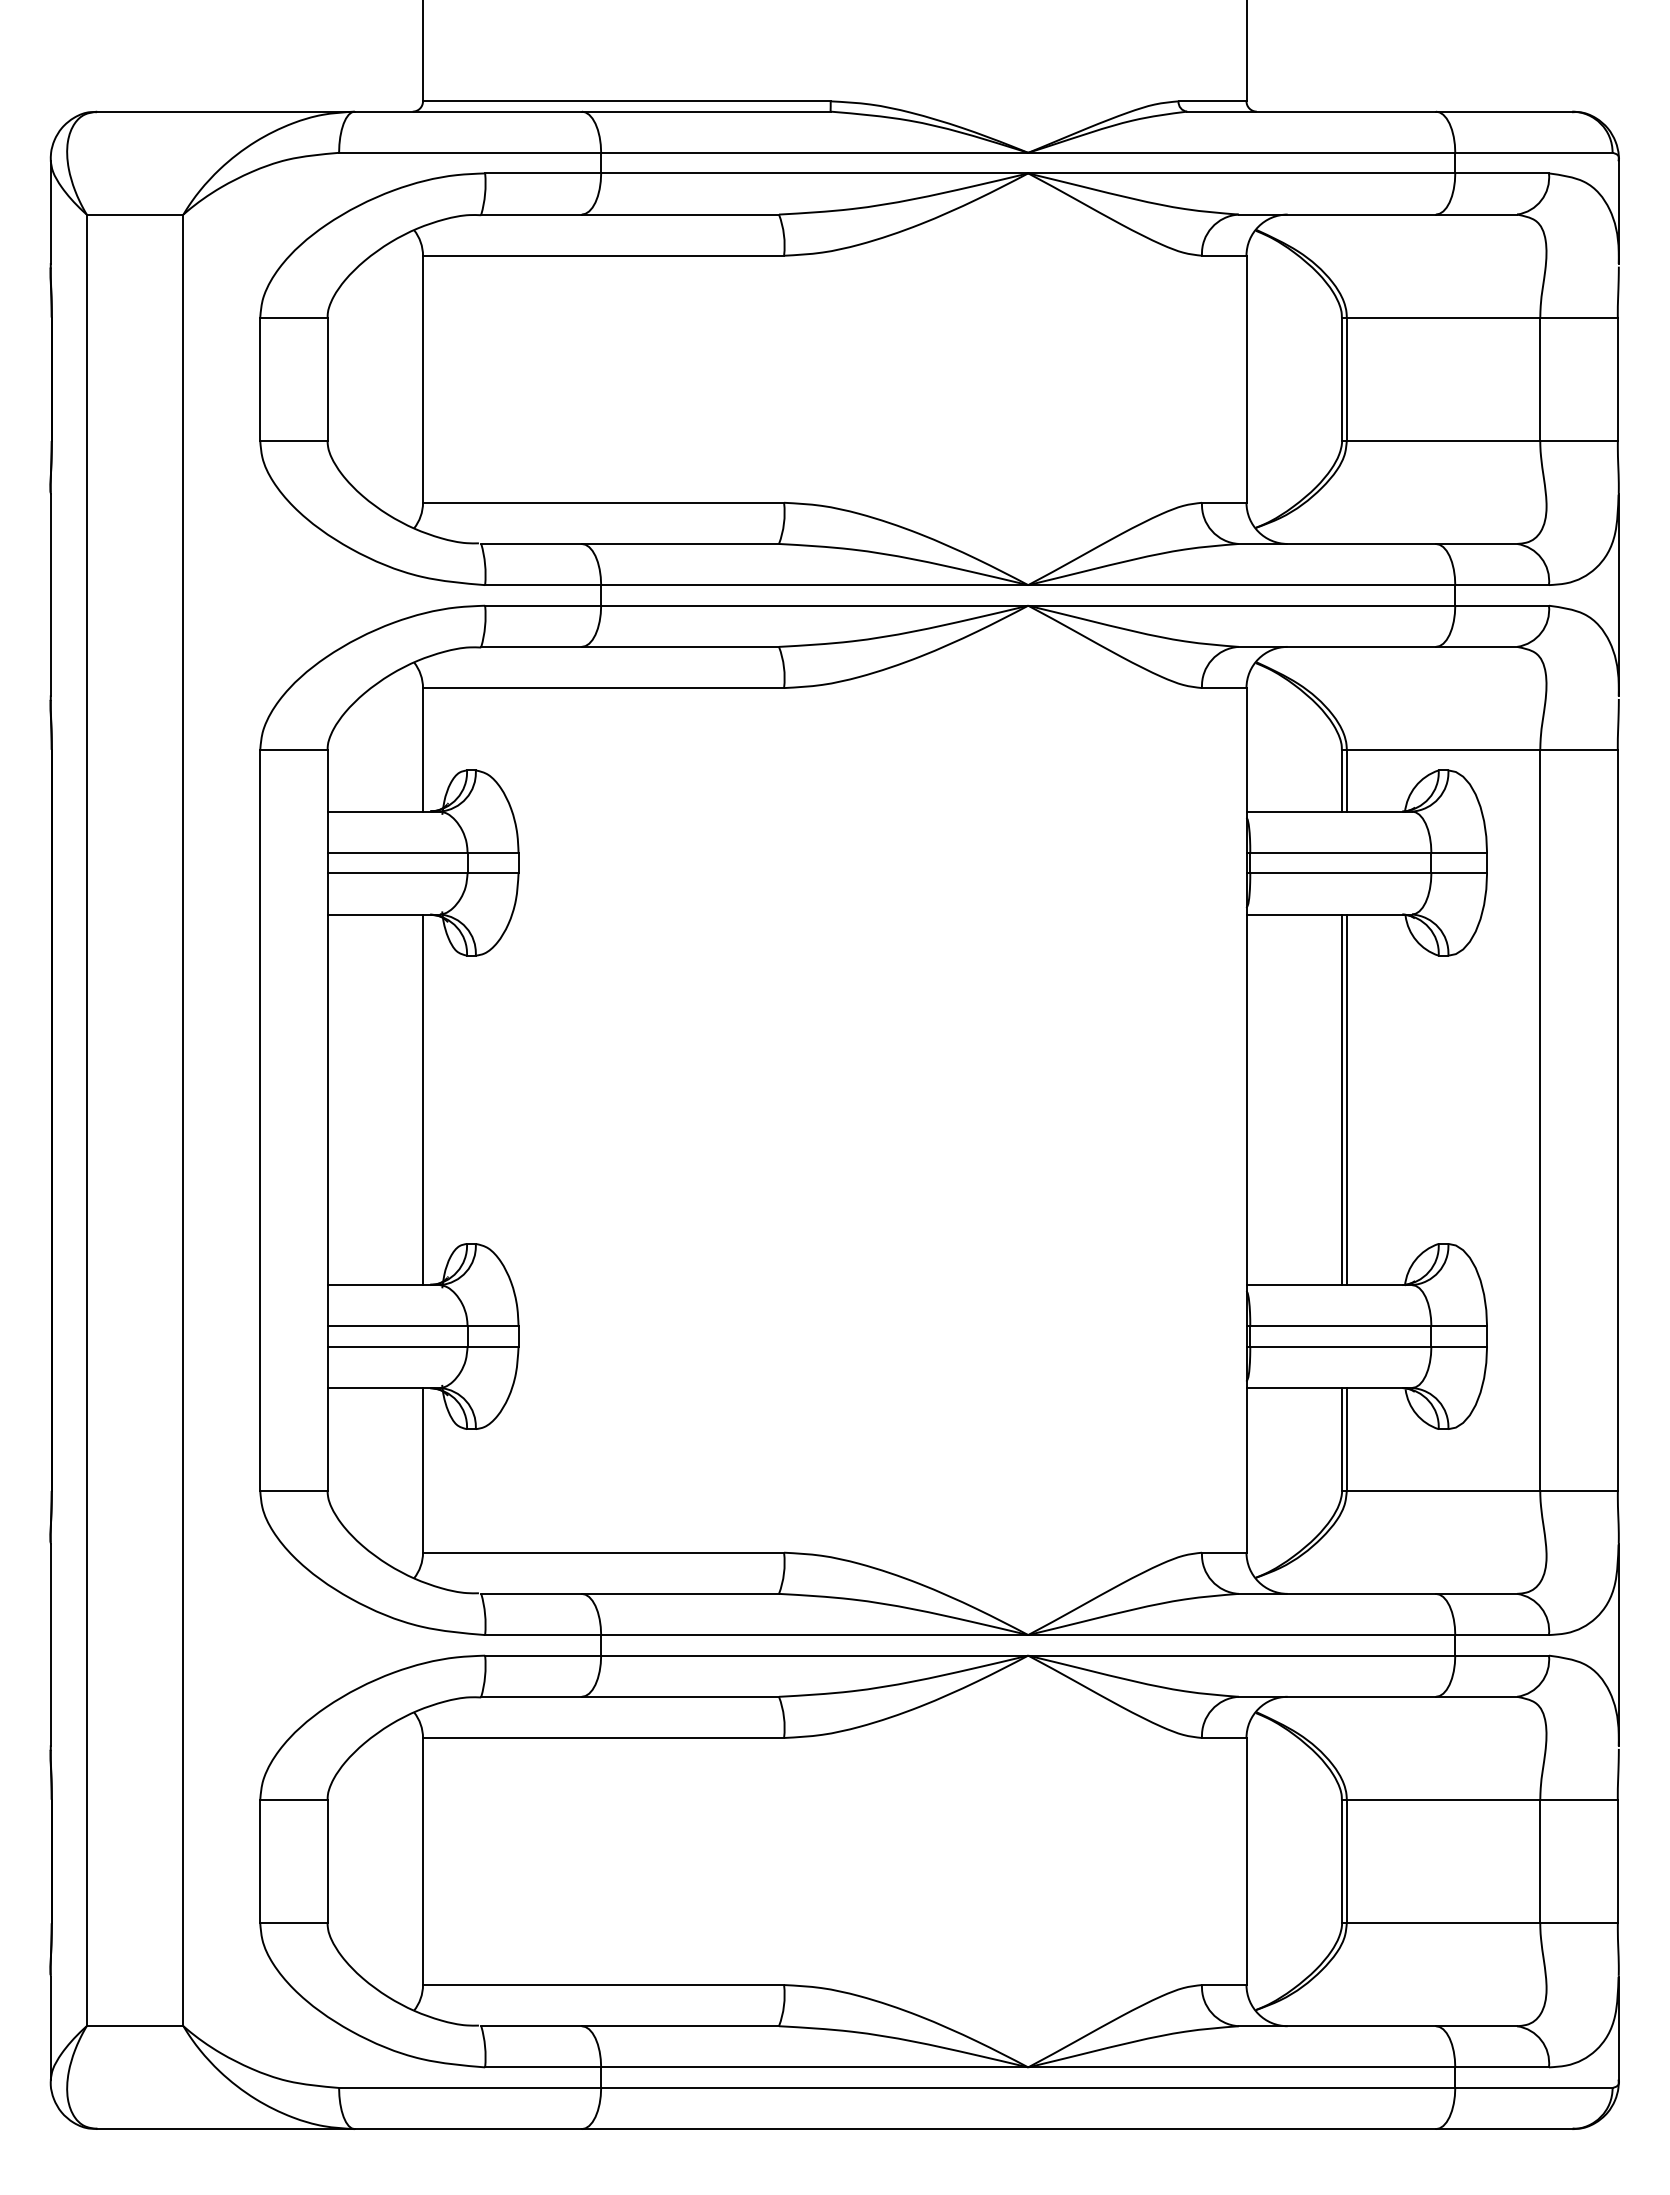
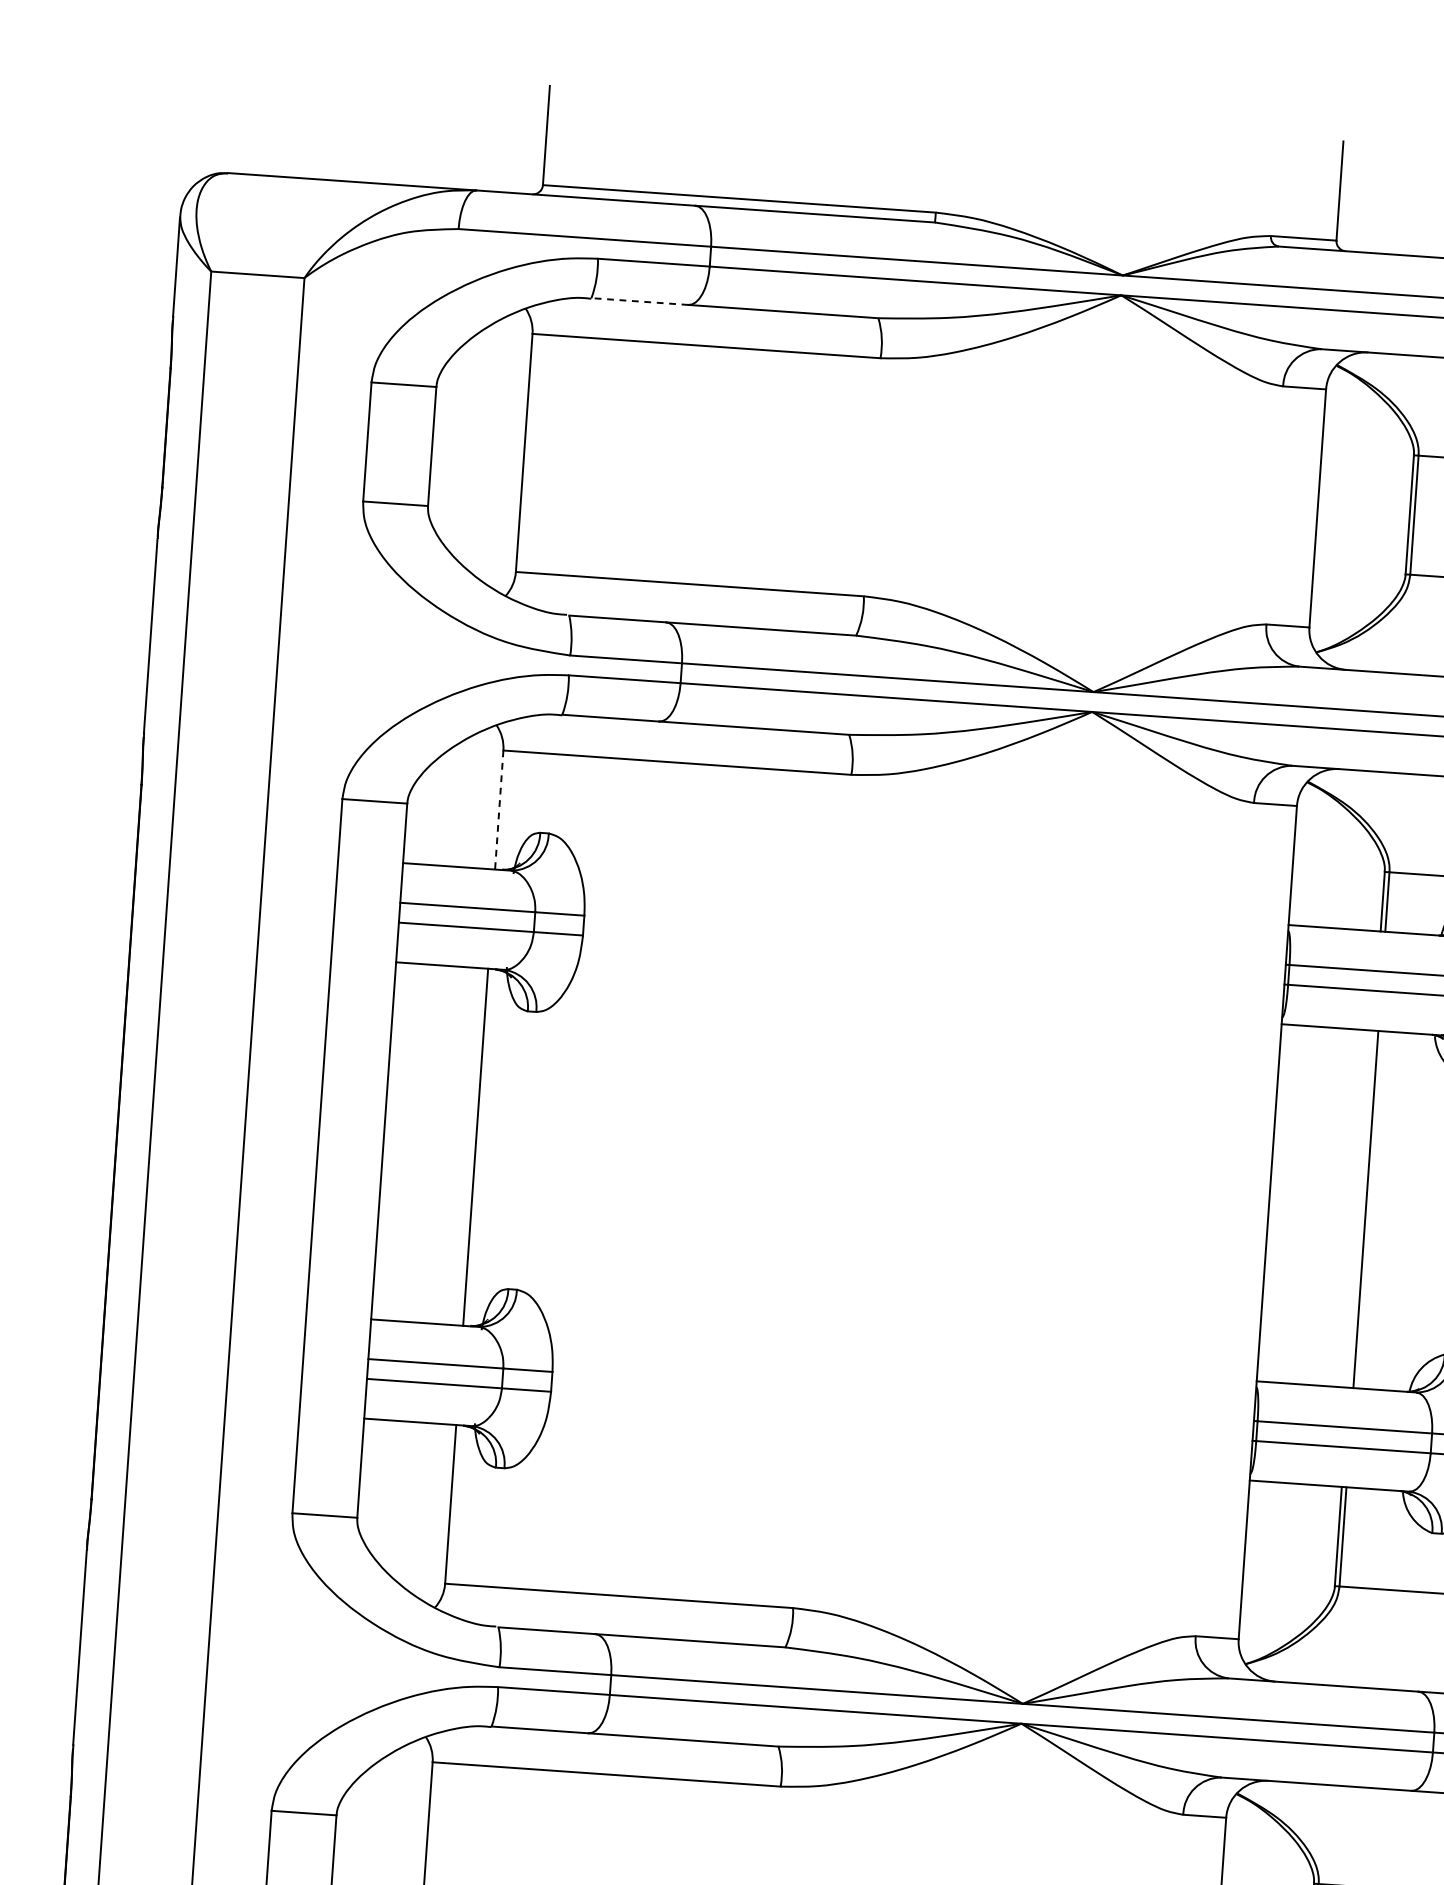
line: (531, 214) -> (639, 301), solid -> dashed
line: (423, 749) -> (499, 809), solid -> dashed
line: (1341, 1099) -> (1360, 1208), removed

